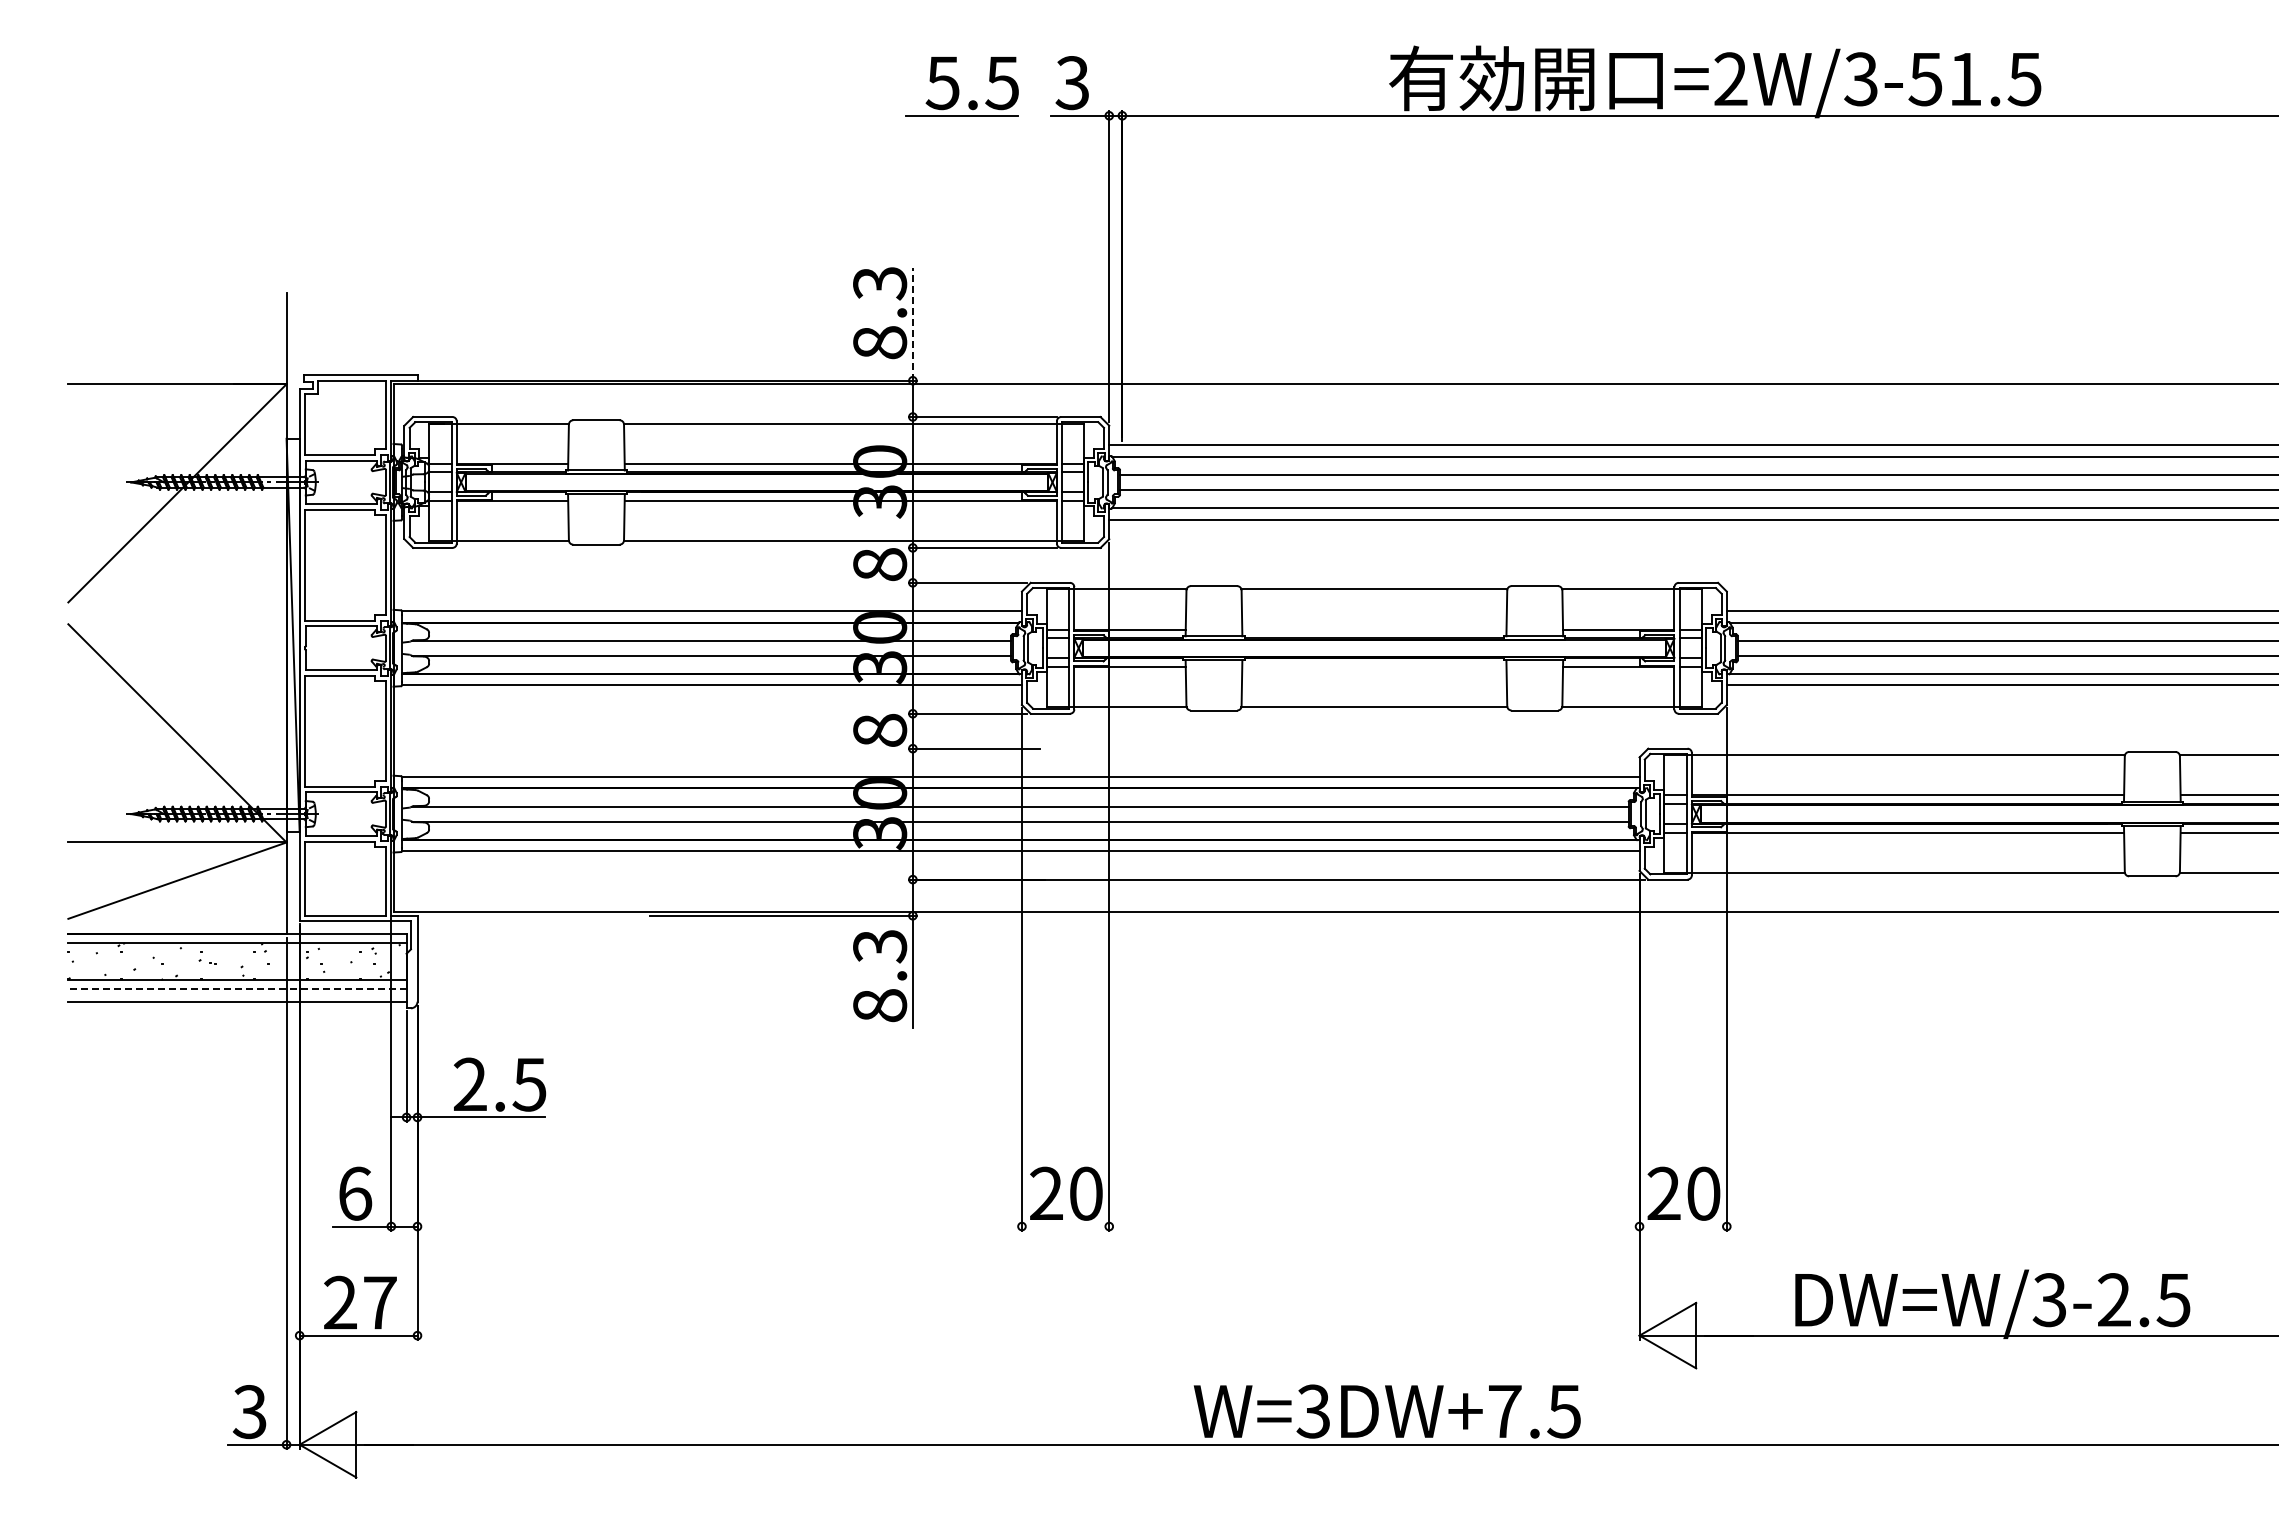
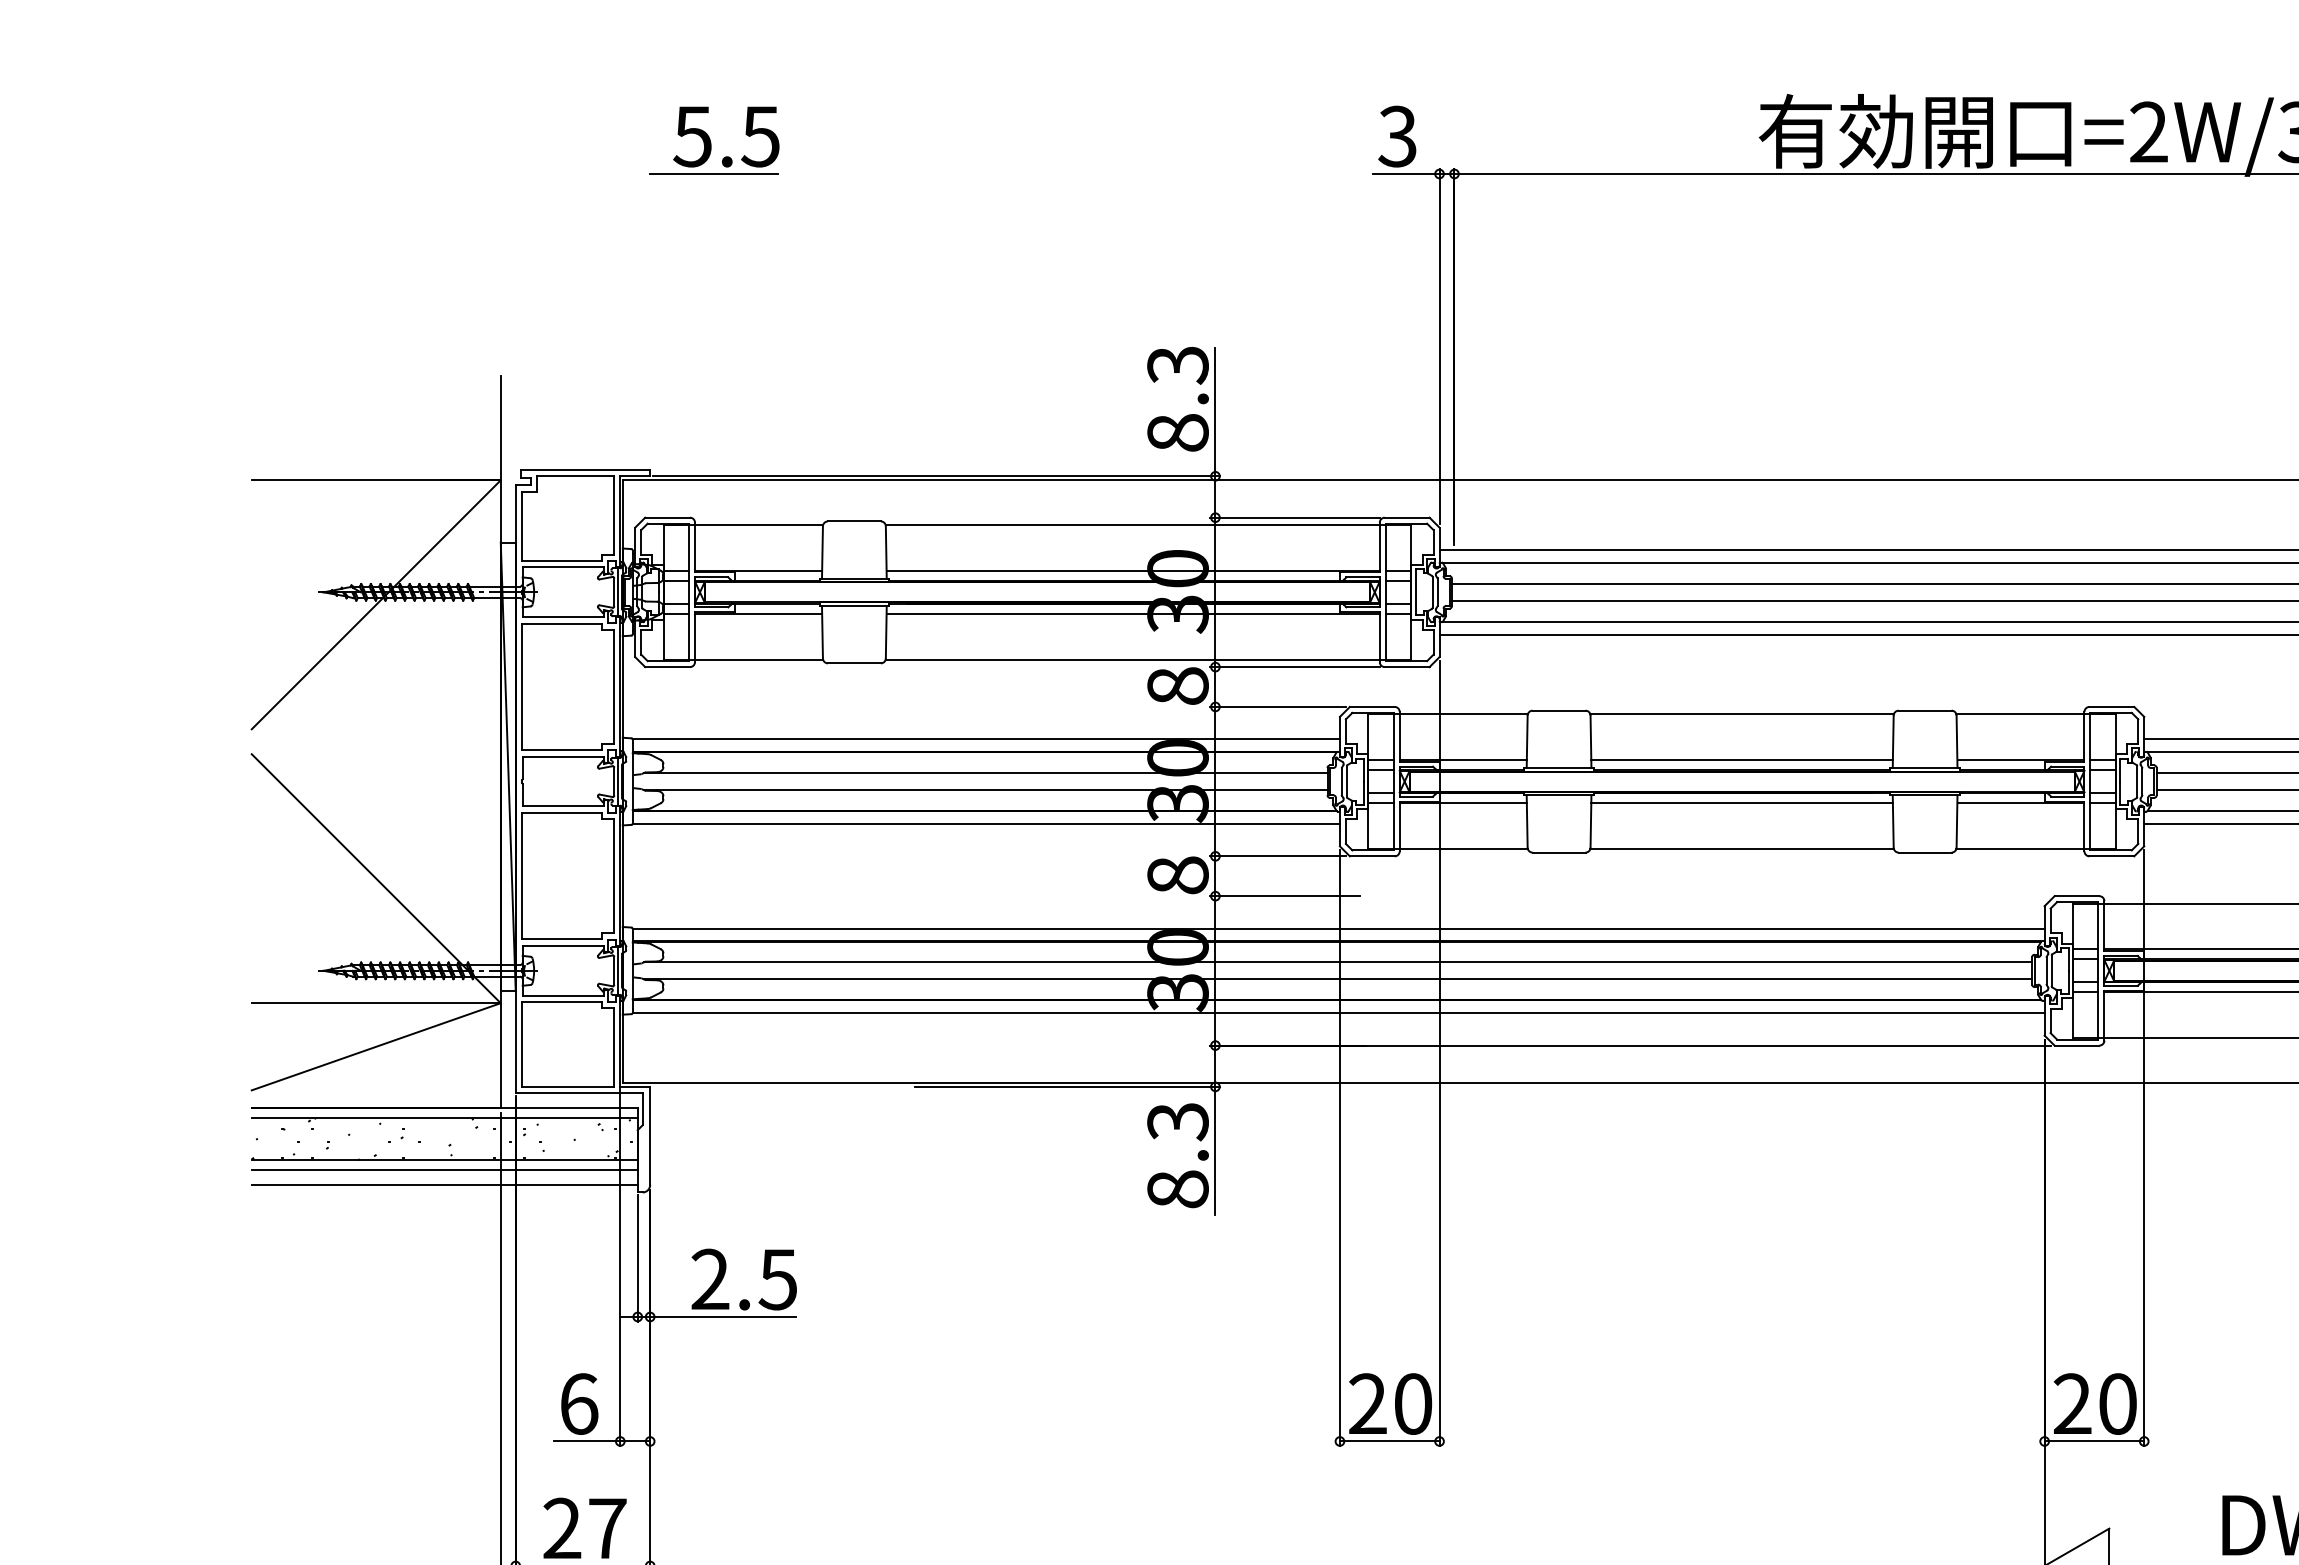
part: (961, 86) -> (714, 140), moved
line: (912, 323) -> (1215, 411), dashed -> solid
line: (1374, 629) -> (1742, 760), added
line: (1374, 667) -> (1742, 803), added
line: (236, 988) -> (443, 1169), dashed -> solid
line: (1065, 1226) -> (1389, 1441), added
line: (1682, 1226) -> (2093, 1441), added

